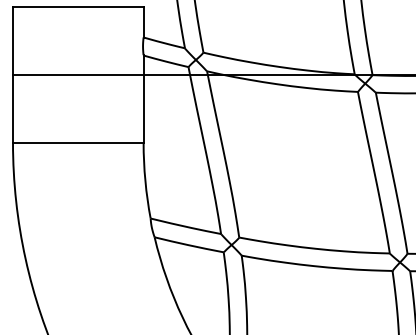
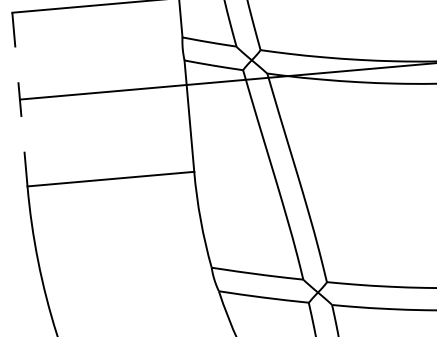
line: (13, 75) -> (20, 100), solid -> dashed

